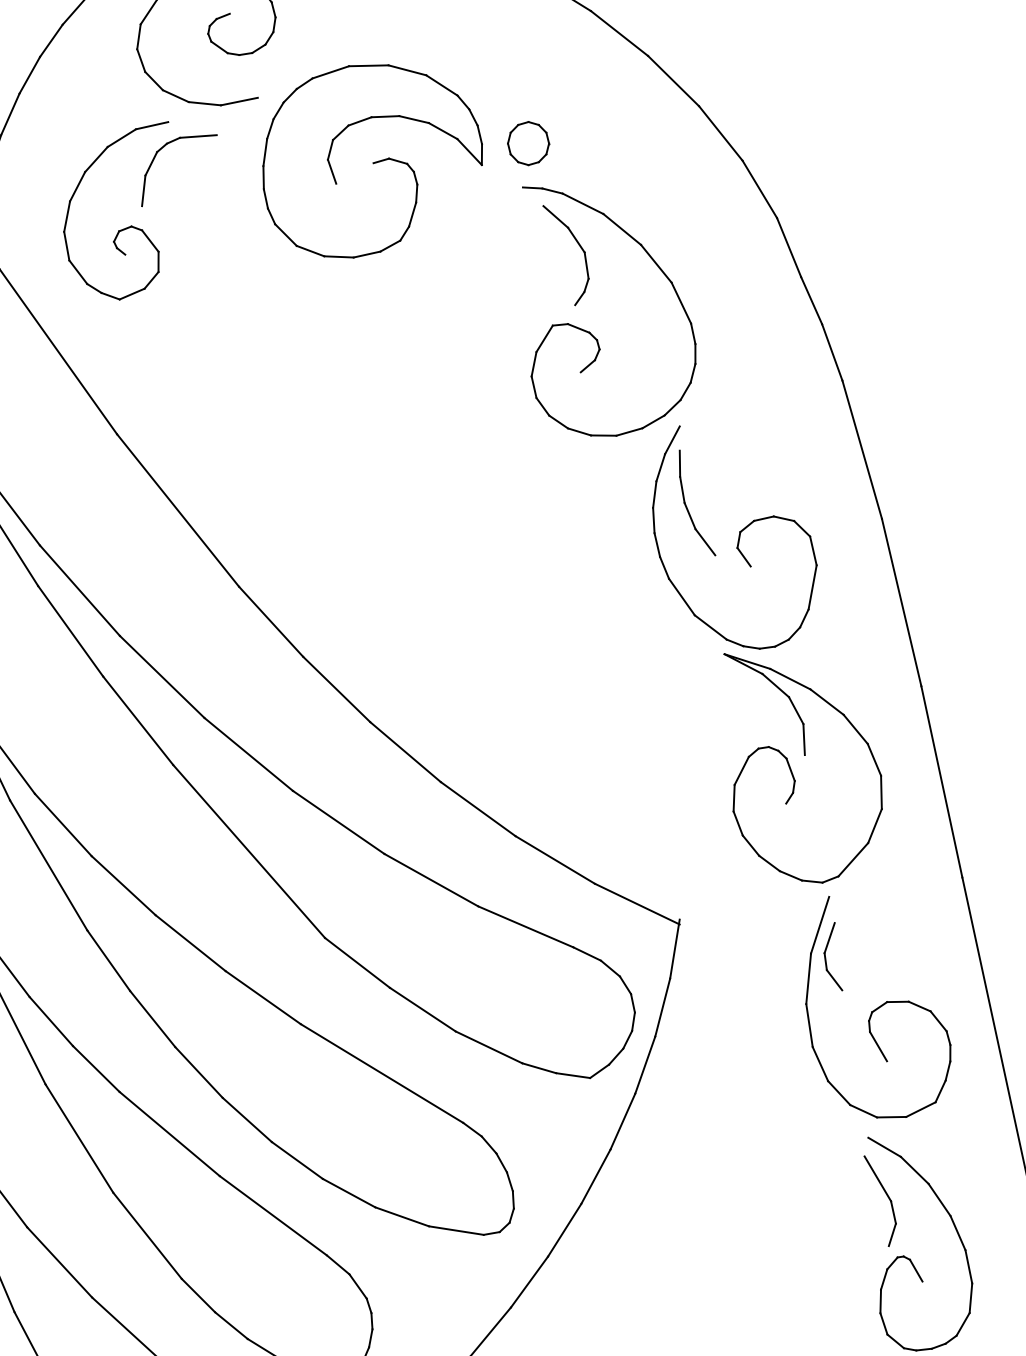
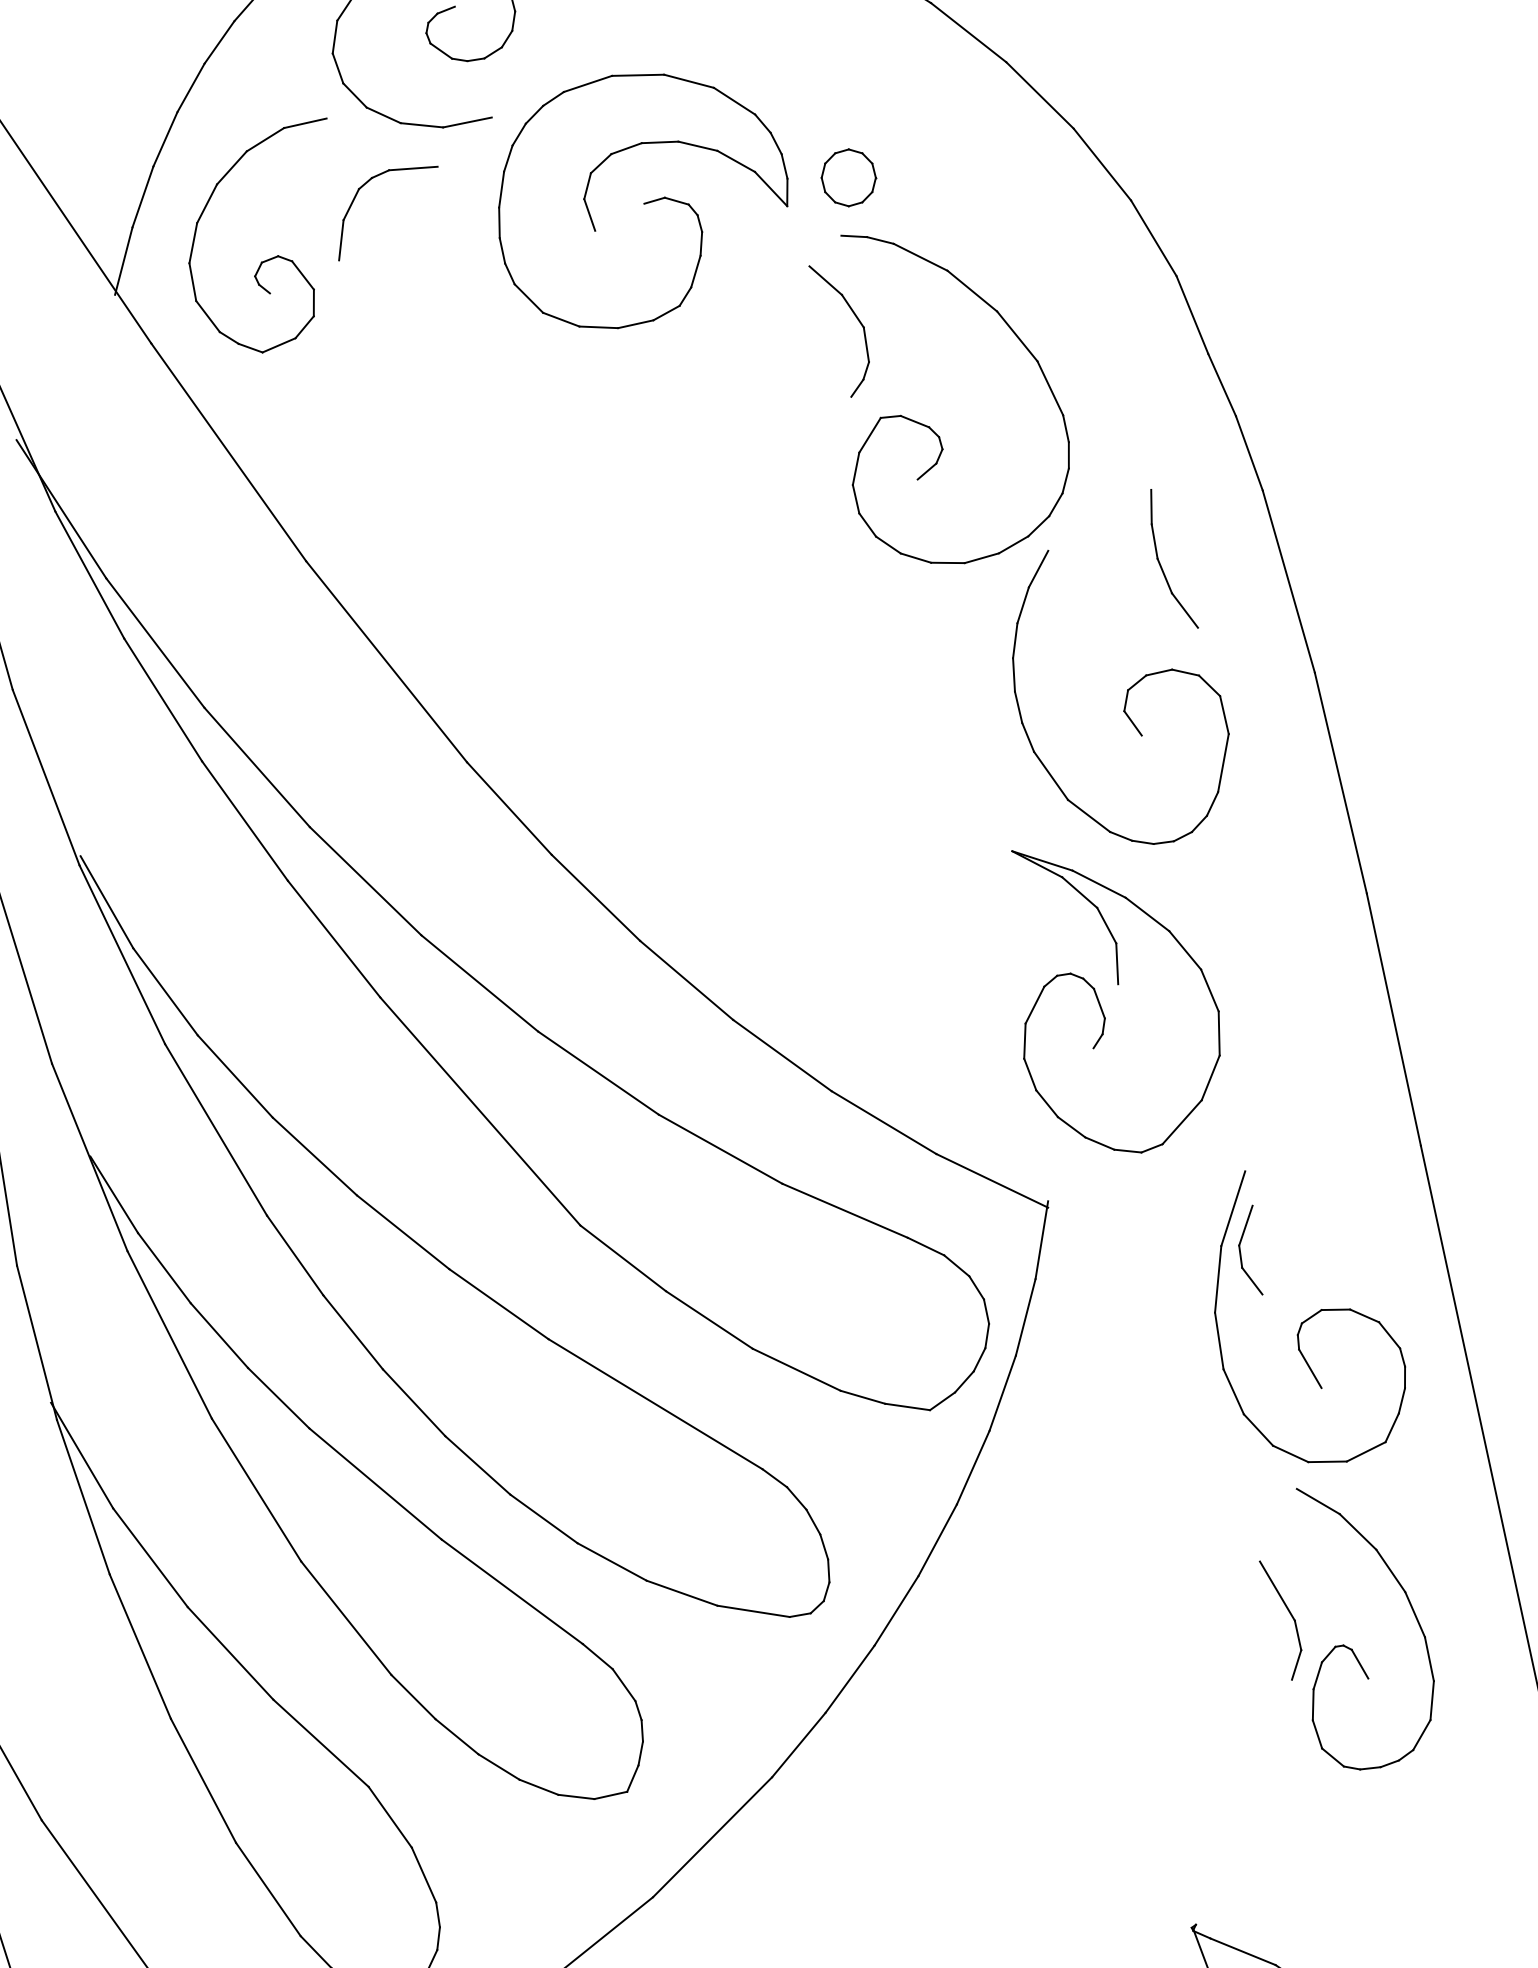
part: (122, 228) -> (266, 259), moved
part: (579, 245) -> (856, 318), moved
part: (686, 505) -> (1160, 562), moved
part: (792, 771) -> (1101, 1005), moved
part: (887, 1197) -> (1290, 1615), moved

